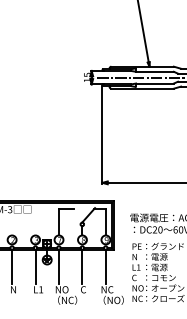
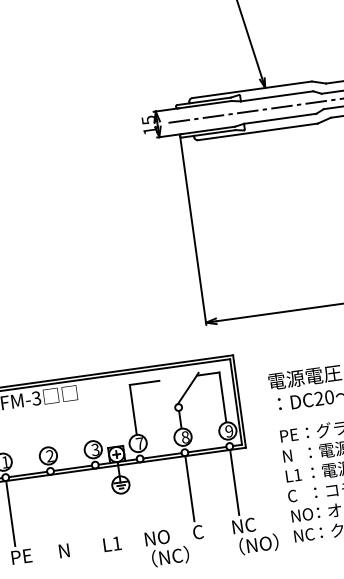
line: (12, 266) -> (56, 506), removed
line: (35, 266) -> (100, 500), removed
line: (58, 266) -> (144, 494), removed

